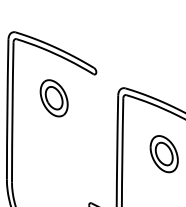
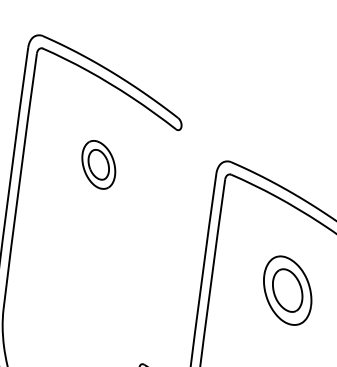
part: (53, 98) -> (97, 165), size x0.7

